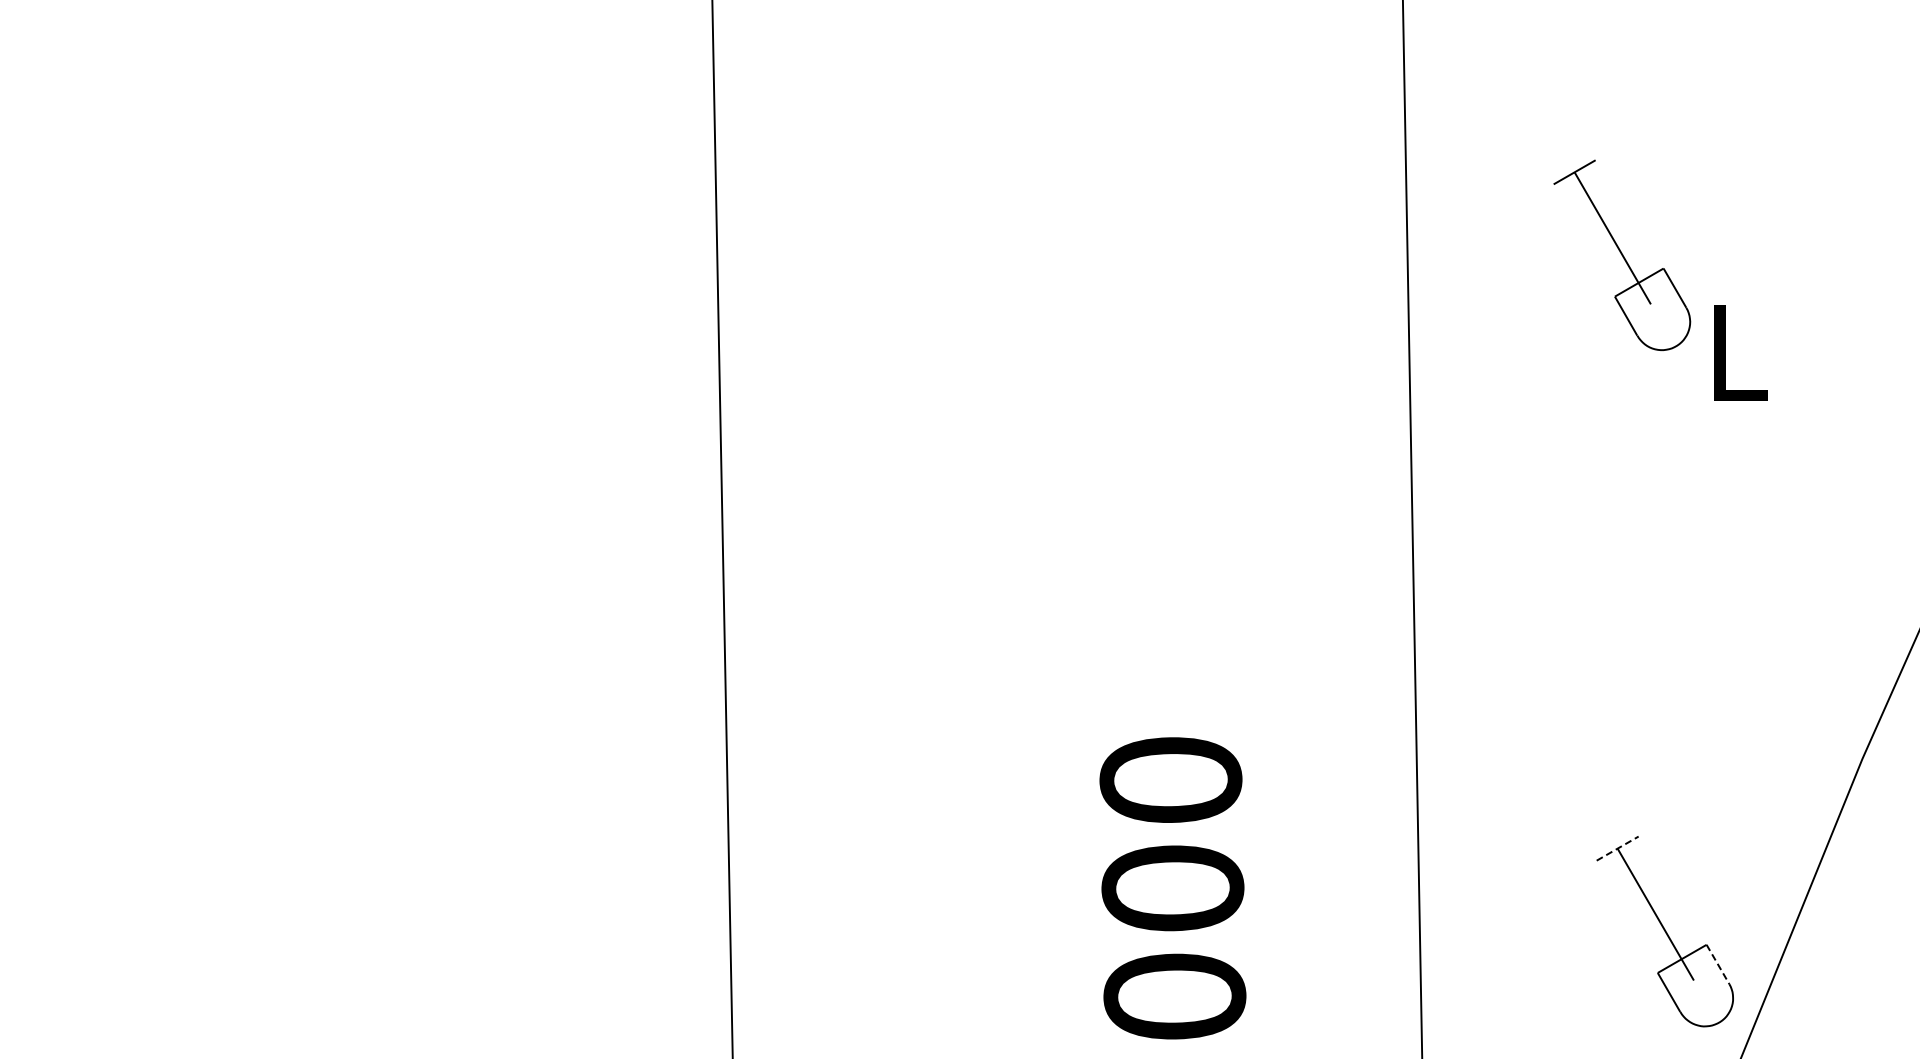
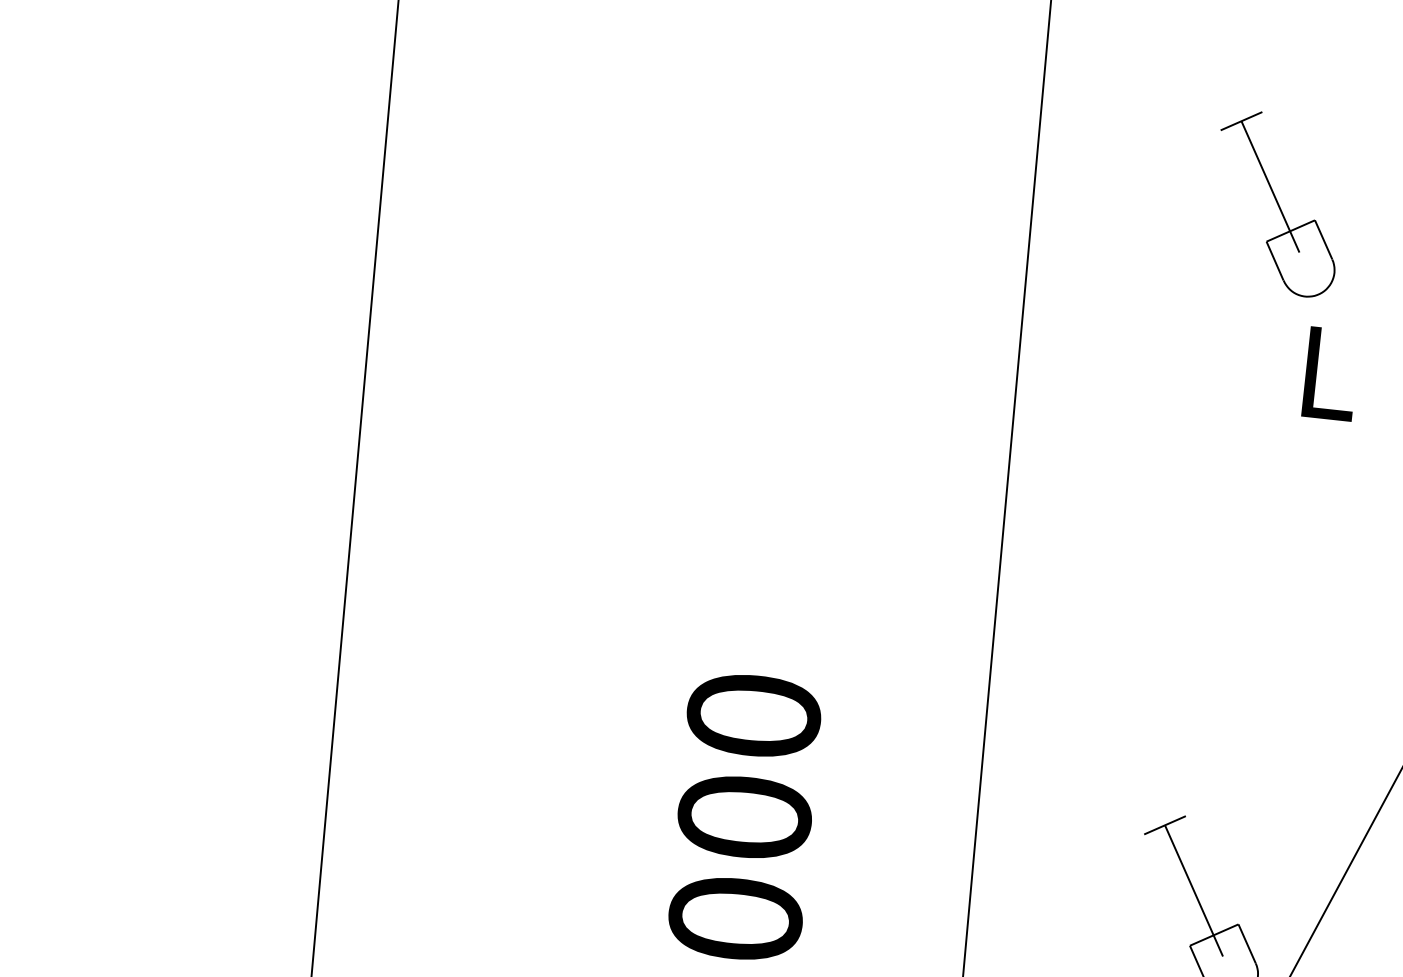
part: (1622, 254) -> (1277, 203), moved
line: (1618, 848) -> (1165, 825), dashed -> solid
line: (1717, 964) -> (1246, 943), dashed -> solid

